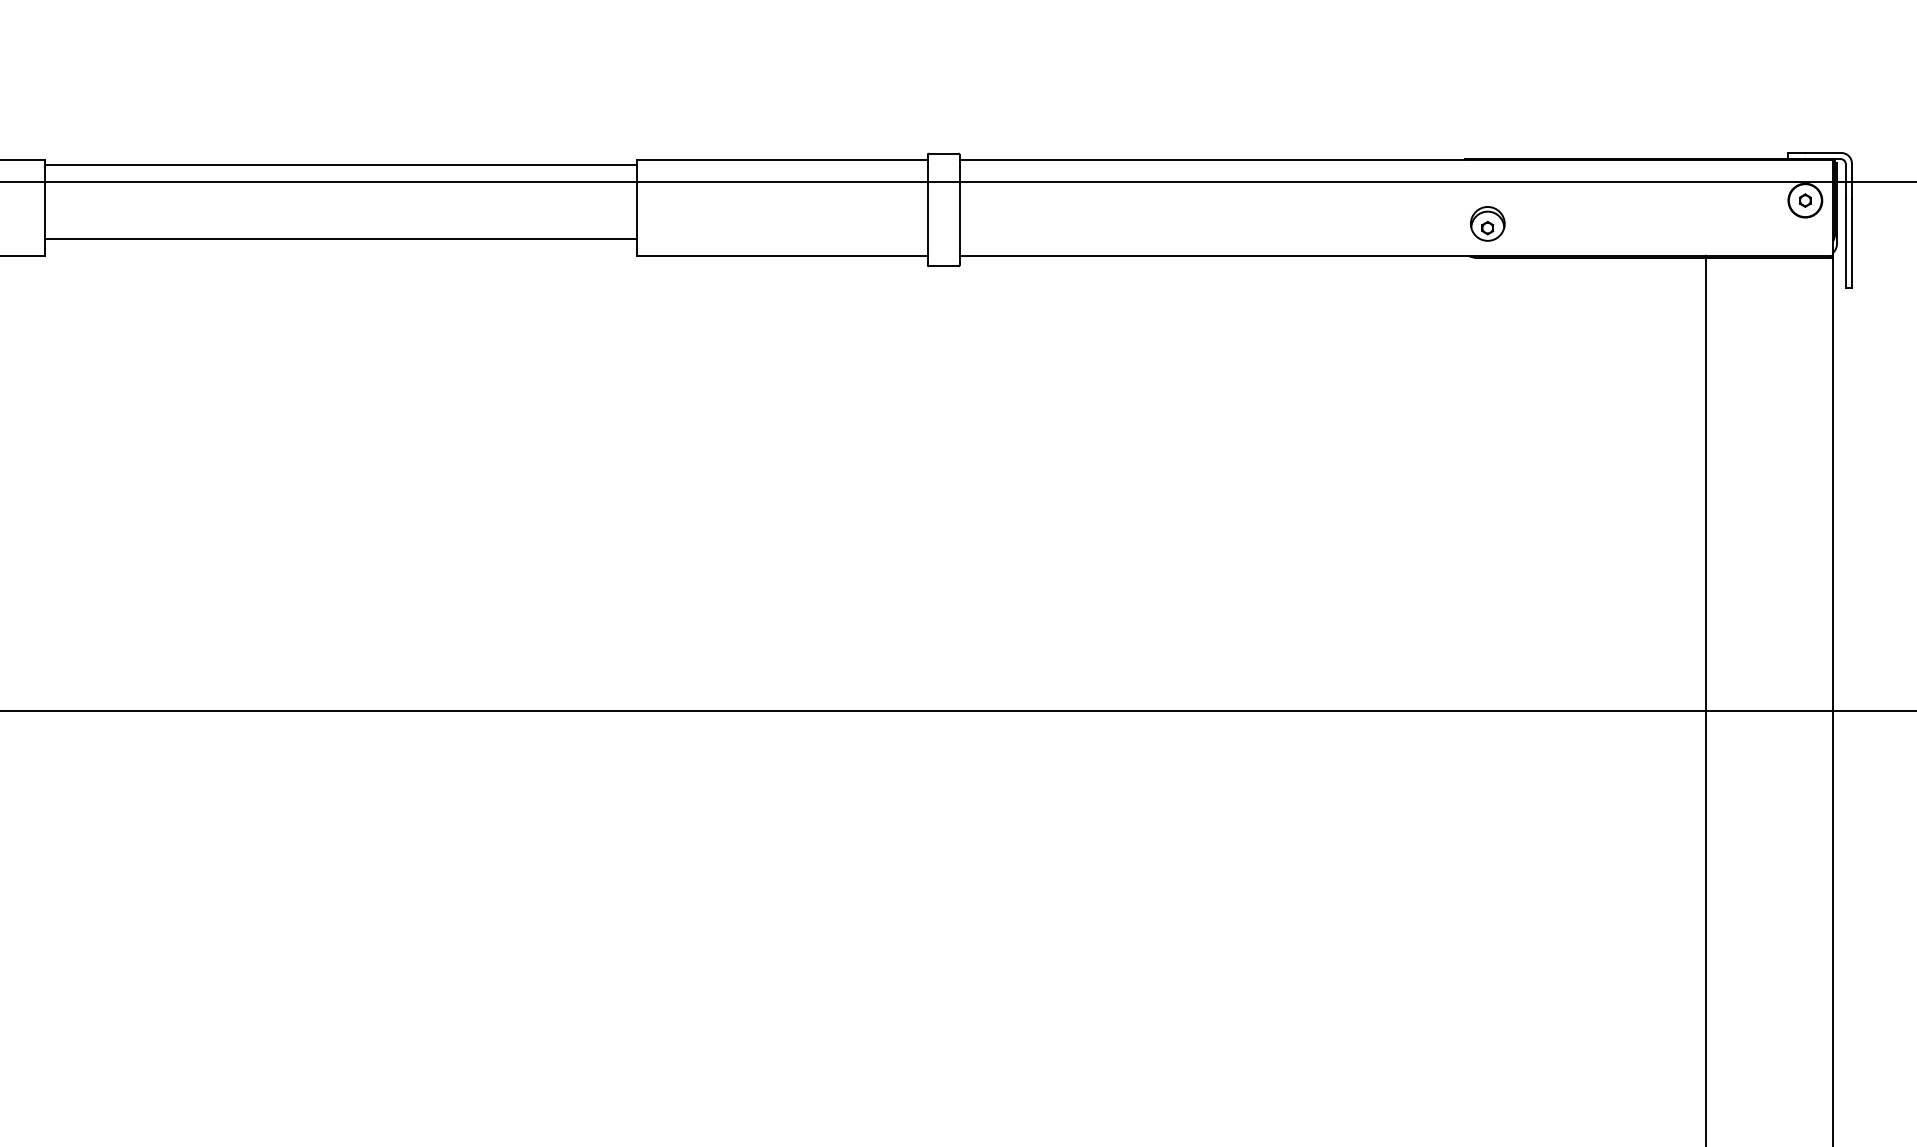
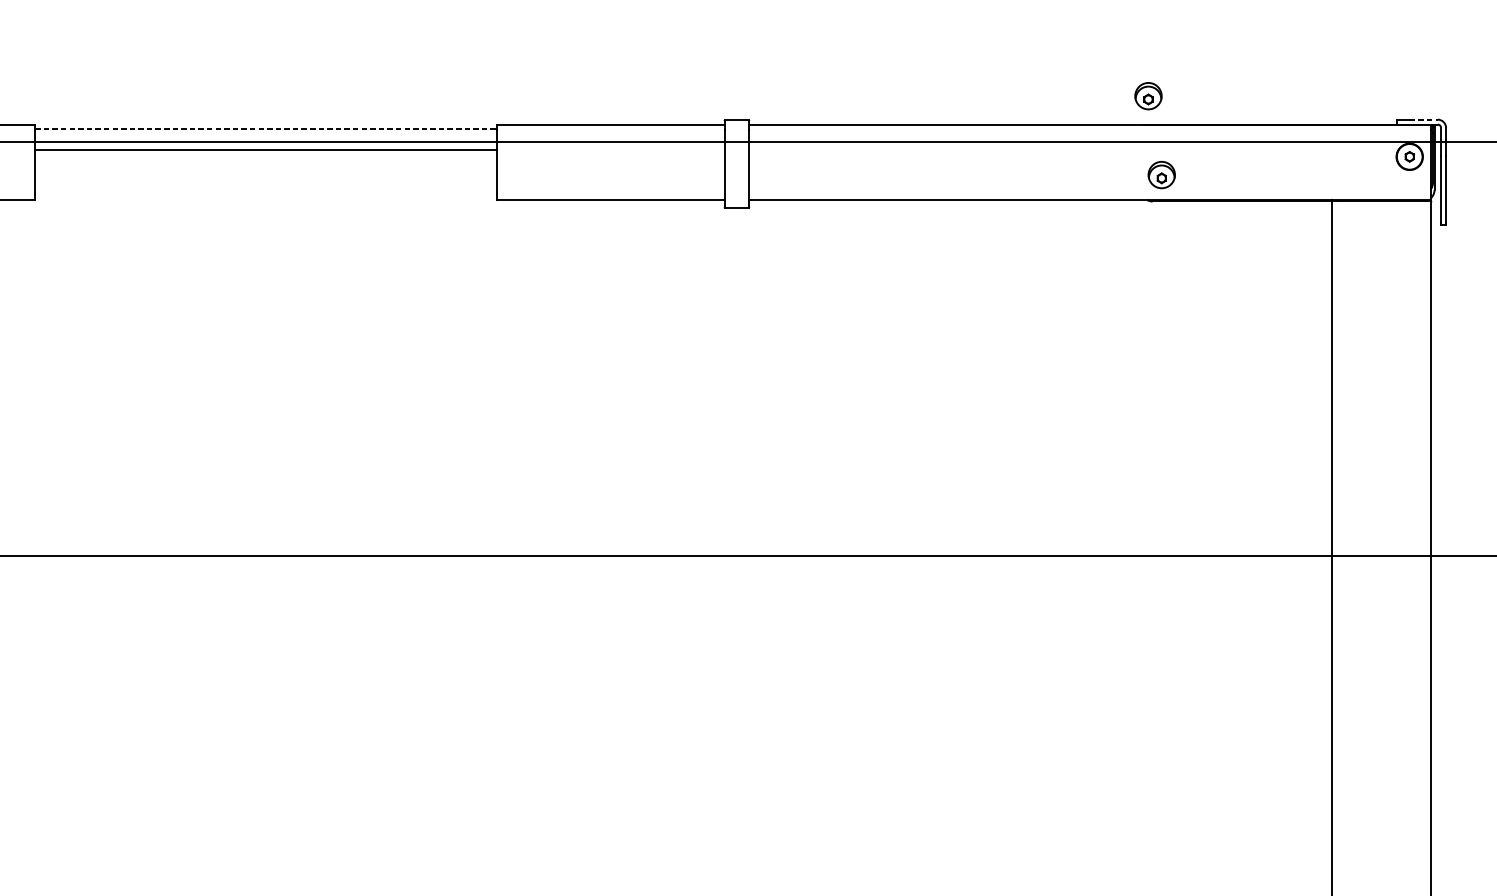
part: (1470, 122) -> (1148, 95), added
line: (1823, 153) -> (1423, 120), solid -> dashed
line: (340, 164) -> (265, 128), solid -> dashed
line: (340, 238) -> (265, 149), moved

